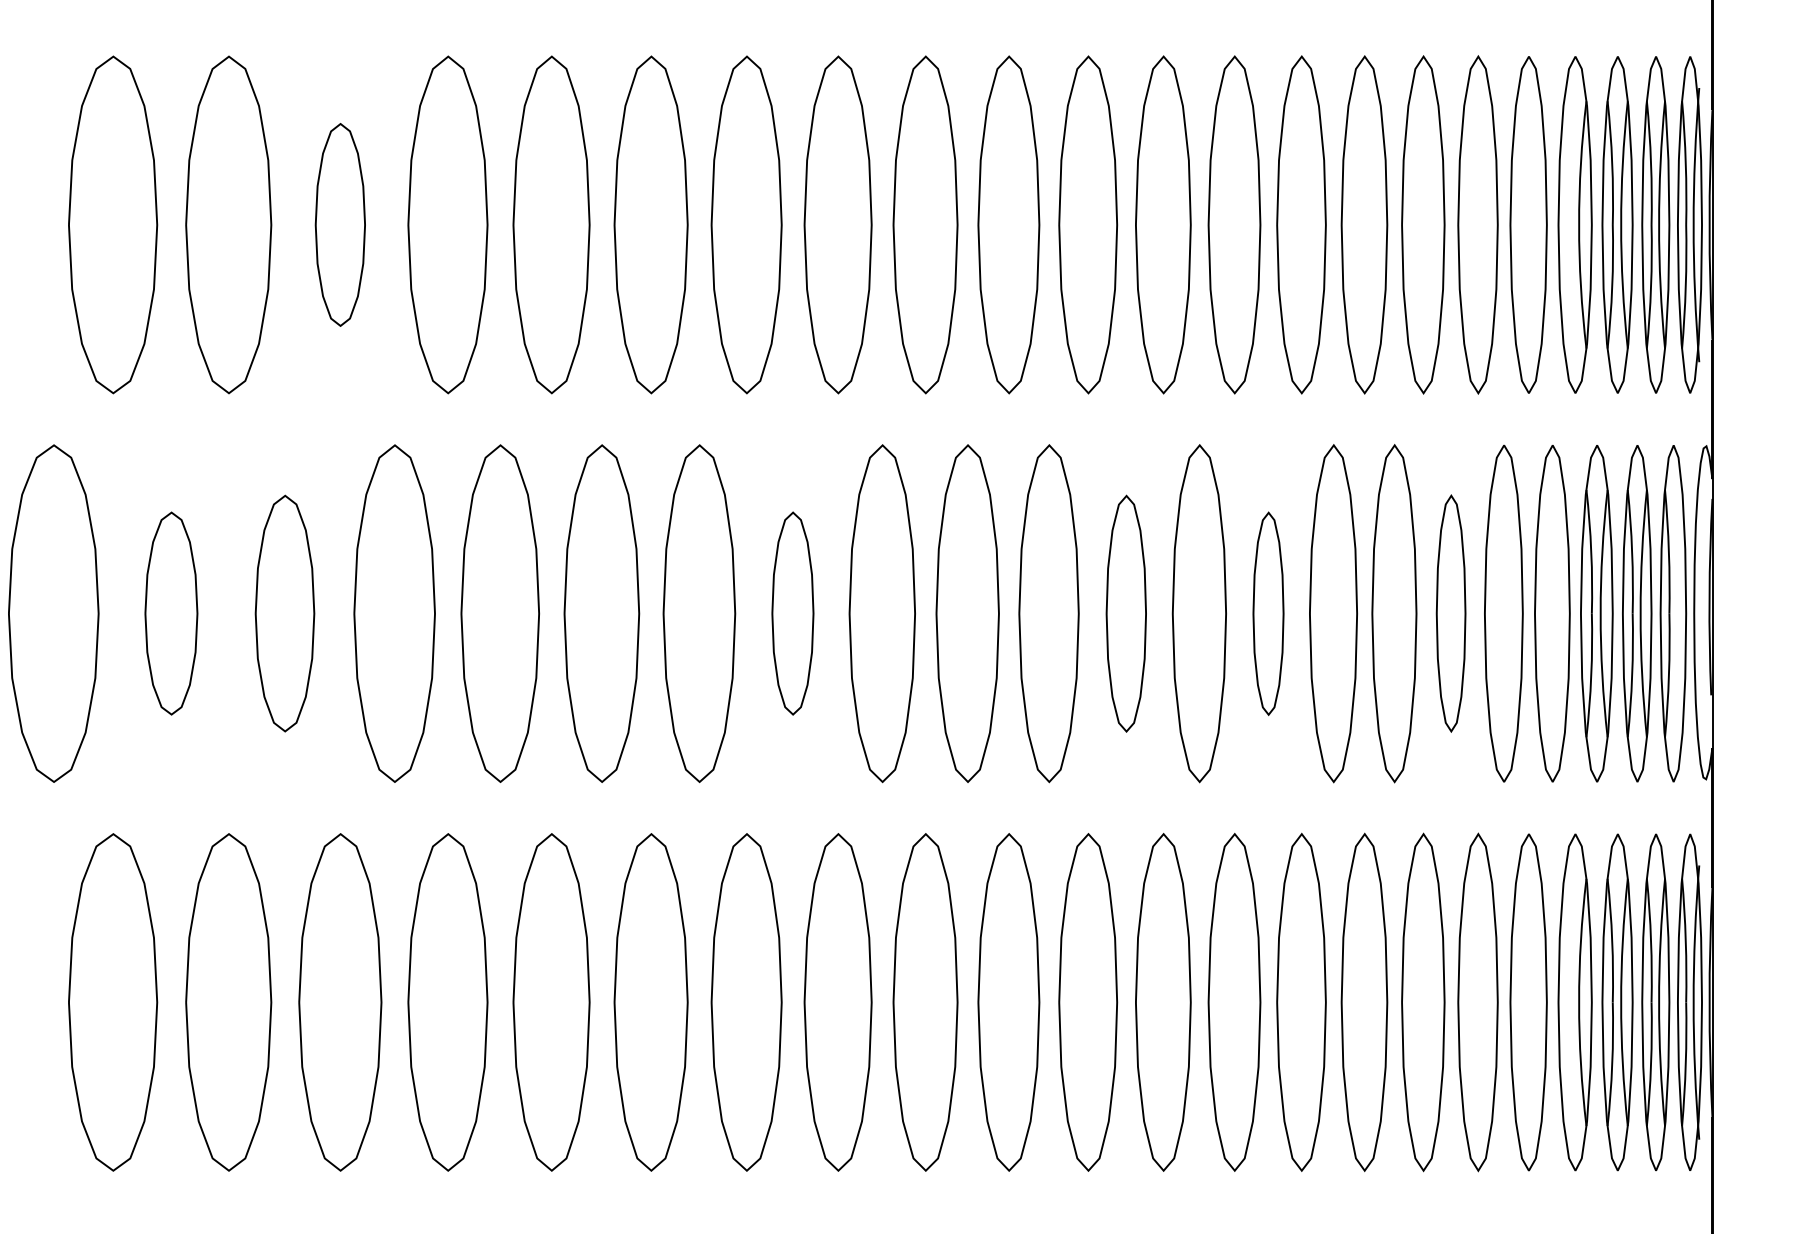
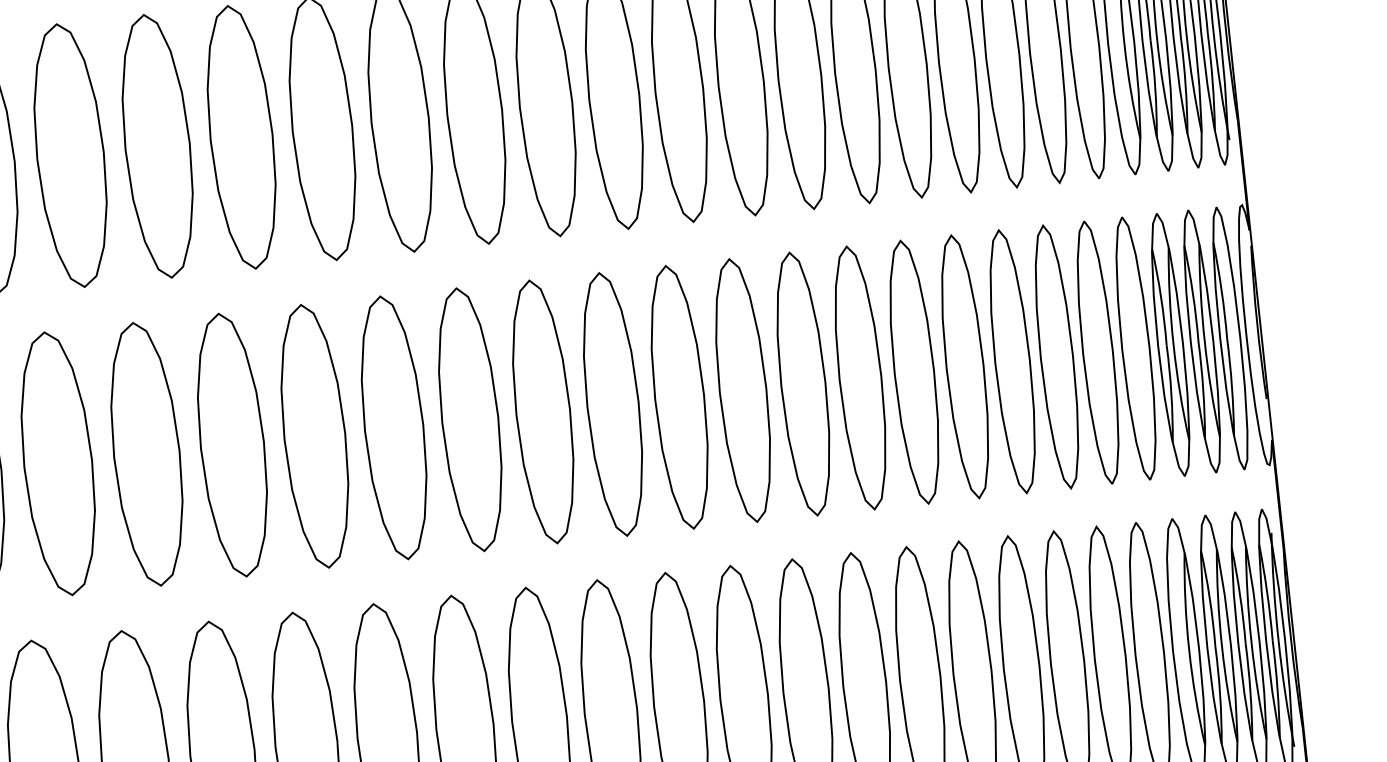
part: (340, 224) -> (157, 146), size x1.67
part: (171, 613) -> (58, 463), size x1.67
part: (284, 613) -> (146, 454), size x1.43
part: (792, 613) -> (542, 411), size x1.67
part: (1126, 613) -> (803, 384), size x1.43
part: (1268, 613) -> (914, 372), size x1.67
part: (1450, 613) -> (1056, 356), size x1.43

